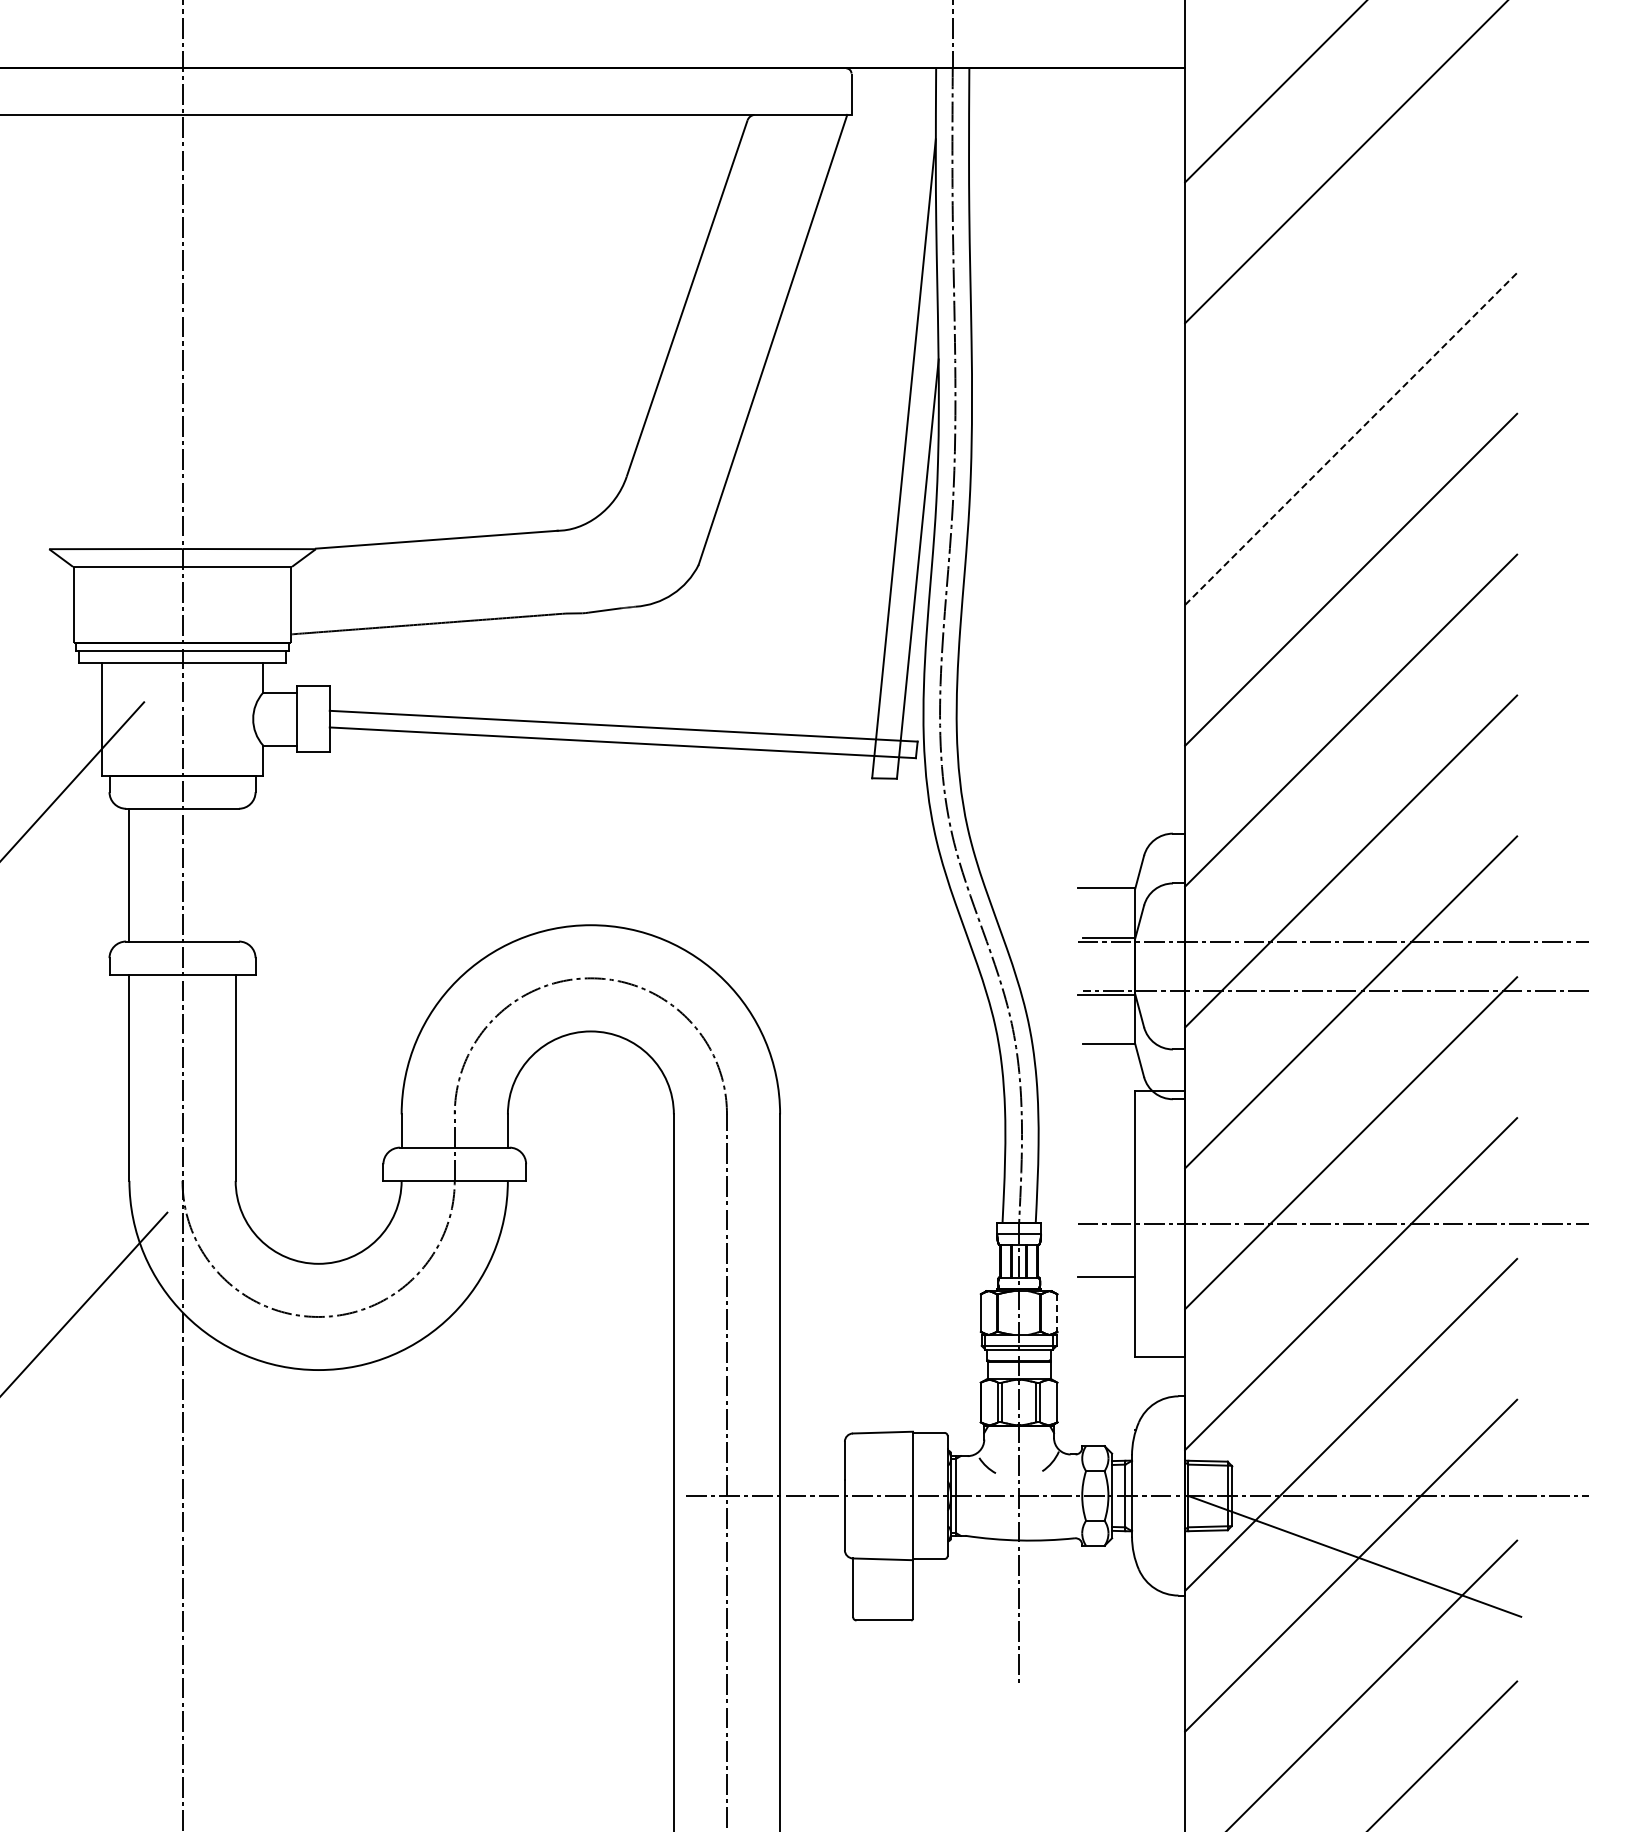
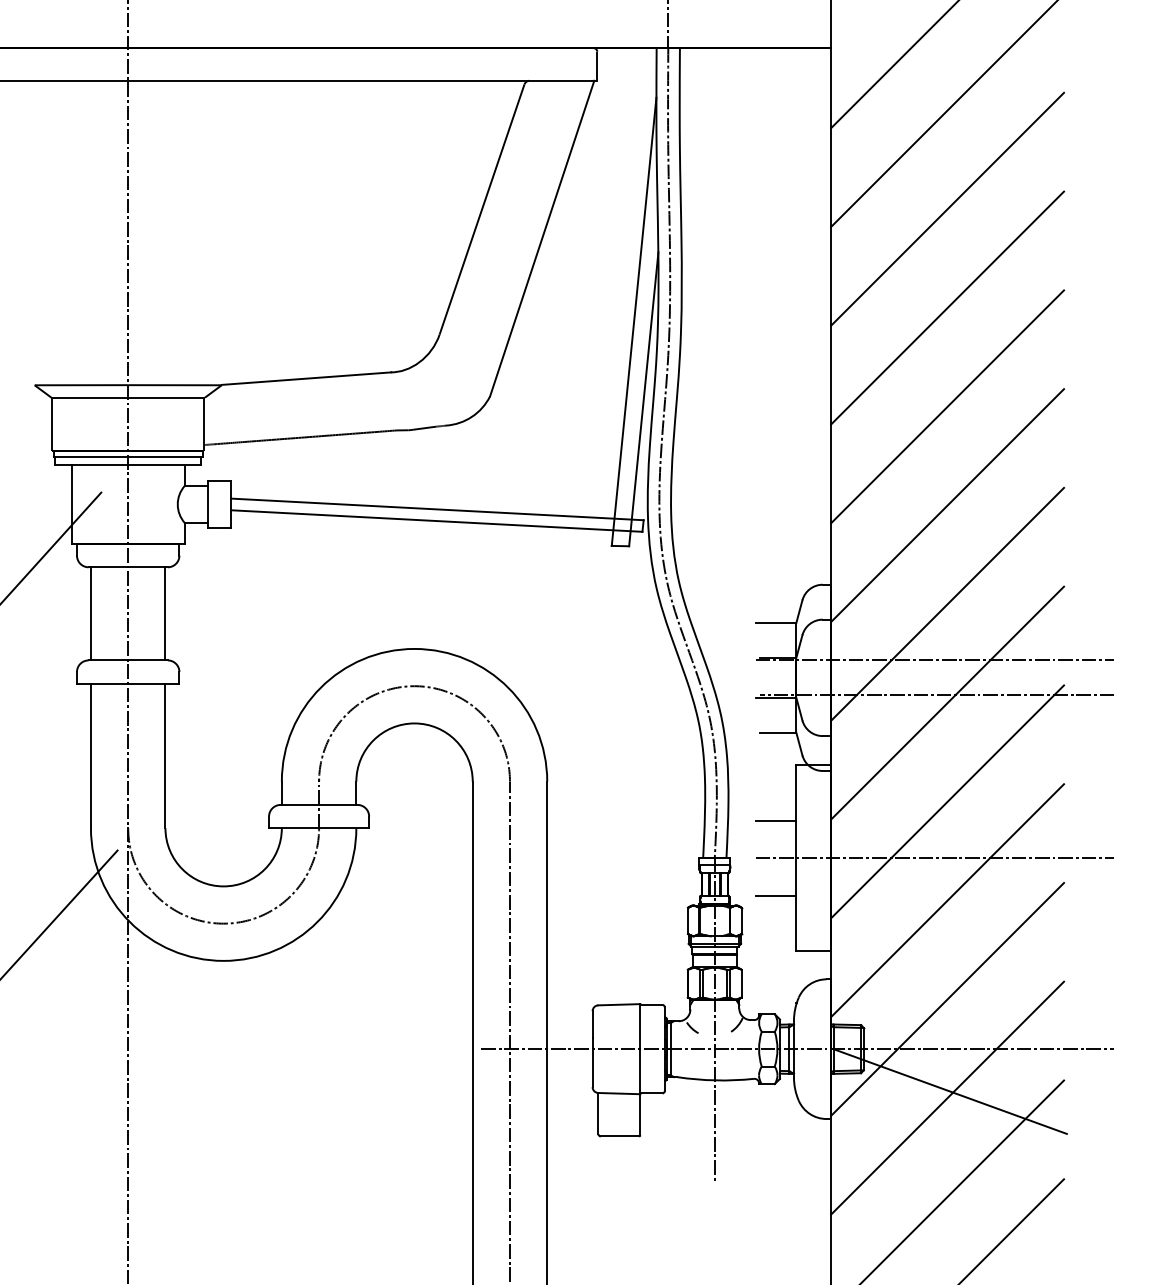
line: (1351, 298) -> (947, 209), added
line: (1351, 438) -> (947, 307), dashed -> solid
line: (235, 874) -> (165, 613), added
line: (1106, 1170) -> (776, 820), added
line: (1057, 1313) -> (741, 921), dashed -> solid

